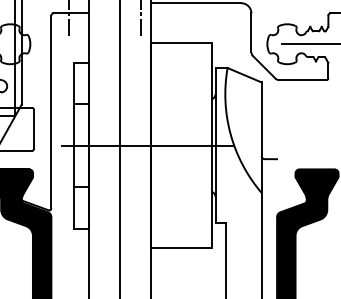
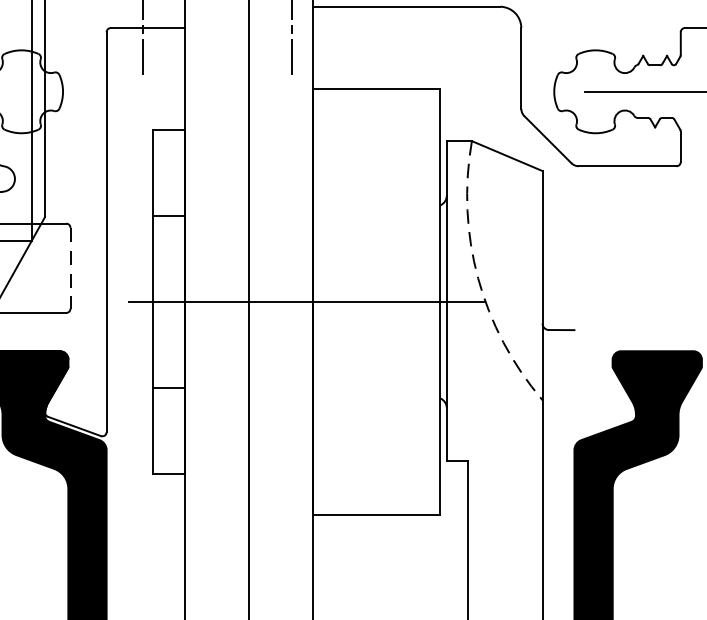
line: (33, 129) -> (69, 268), solid -> dashed
arc: (230, 134) -> (477, 278), solid -> dashed

